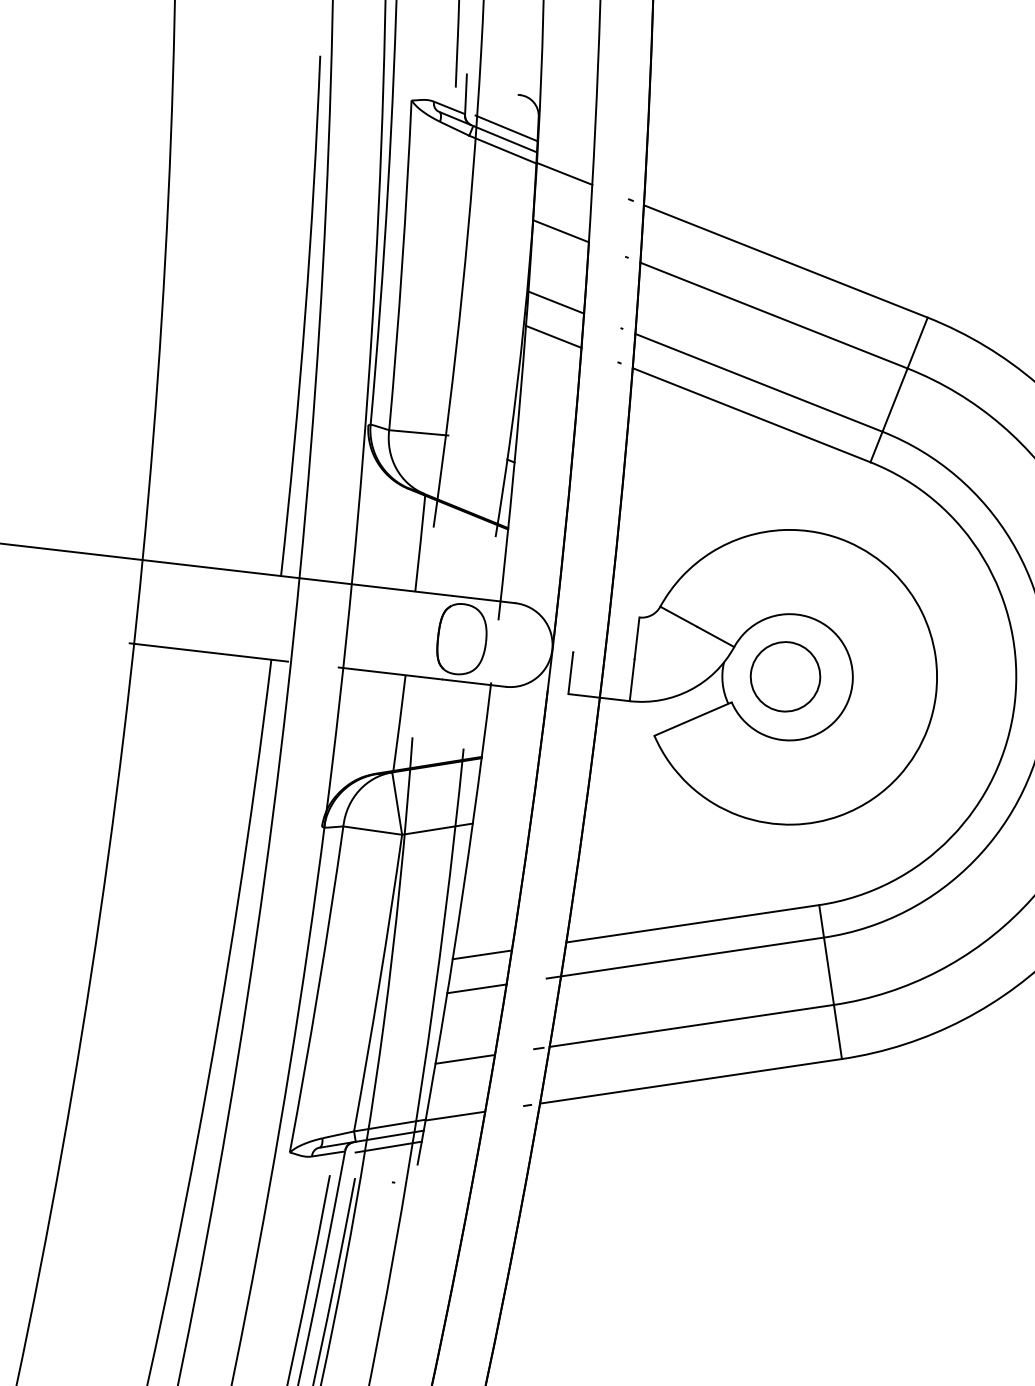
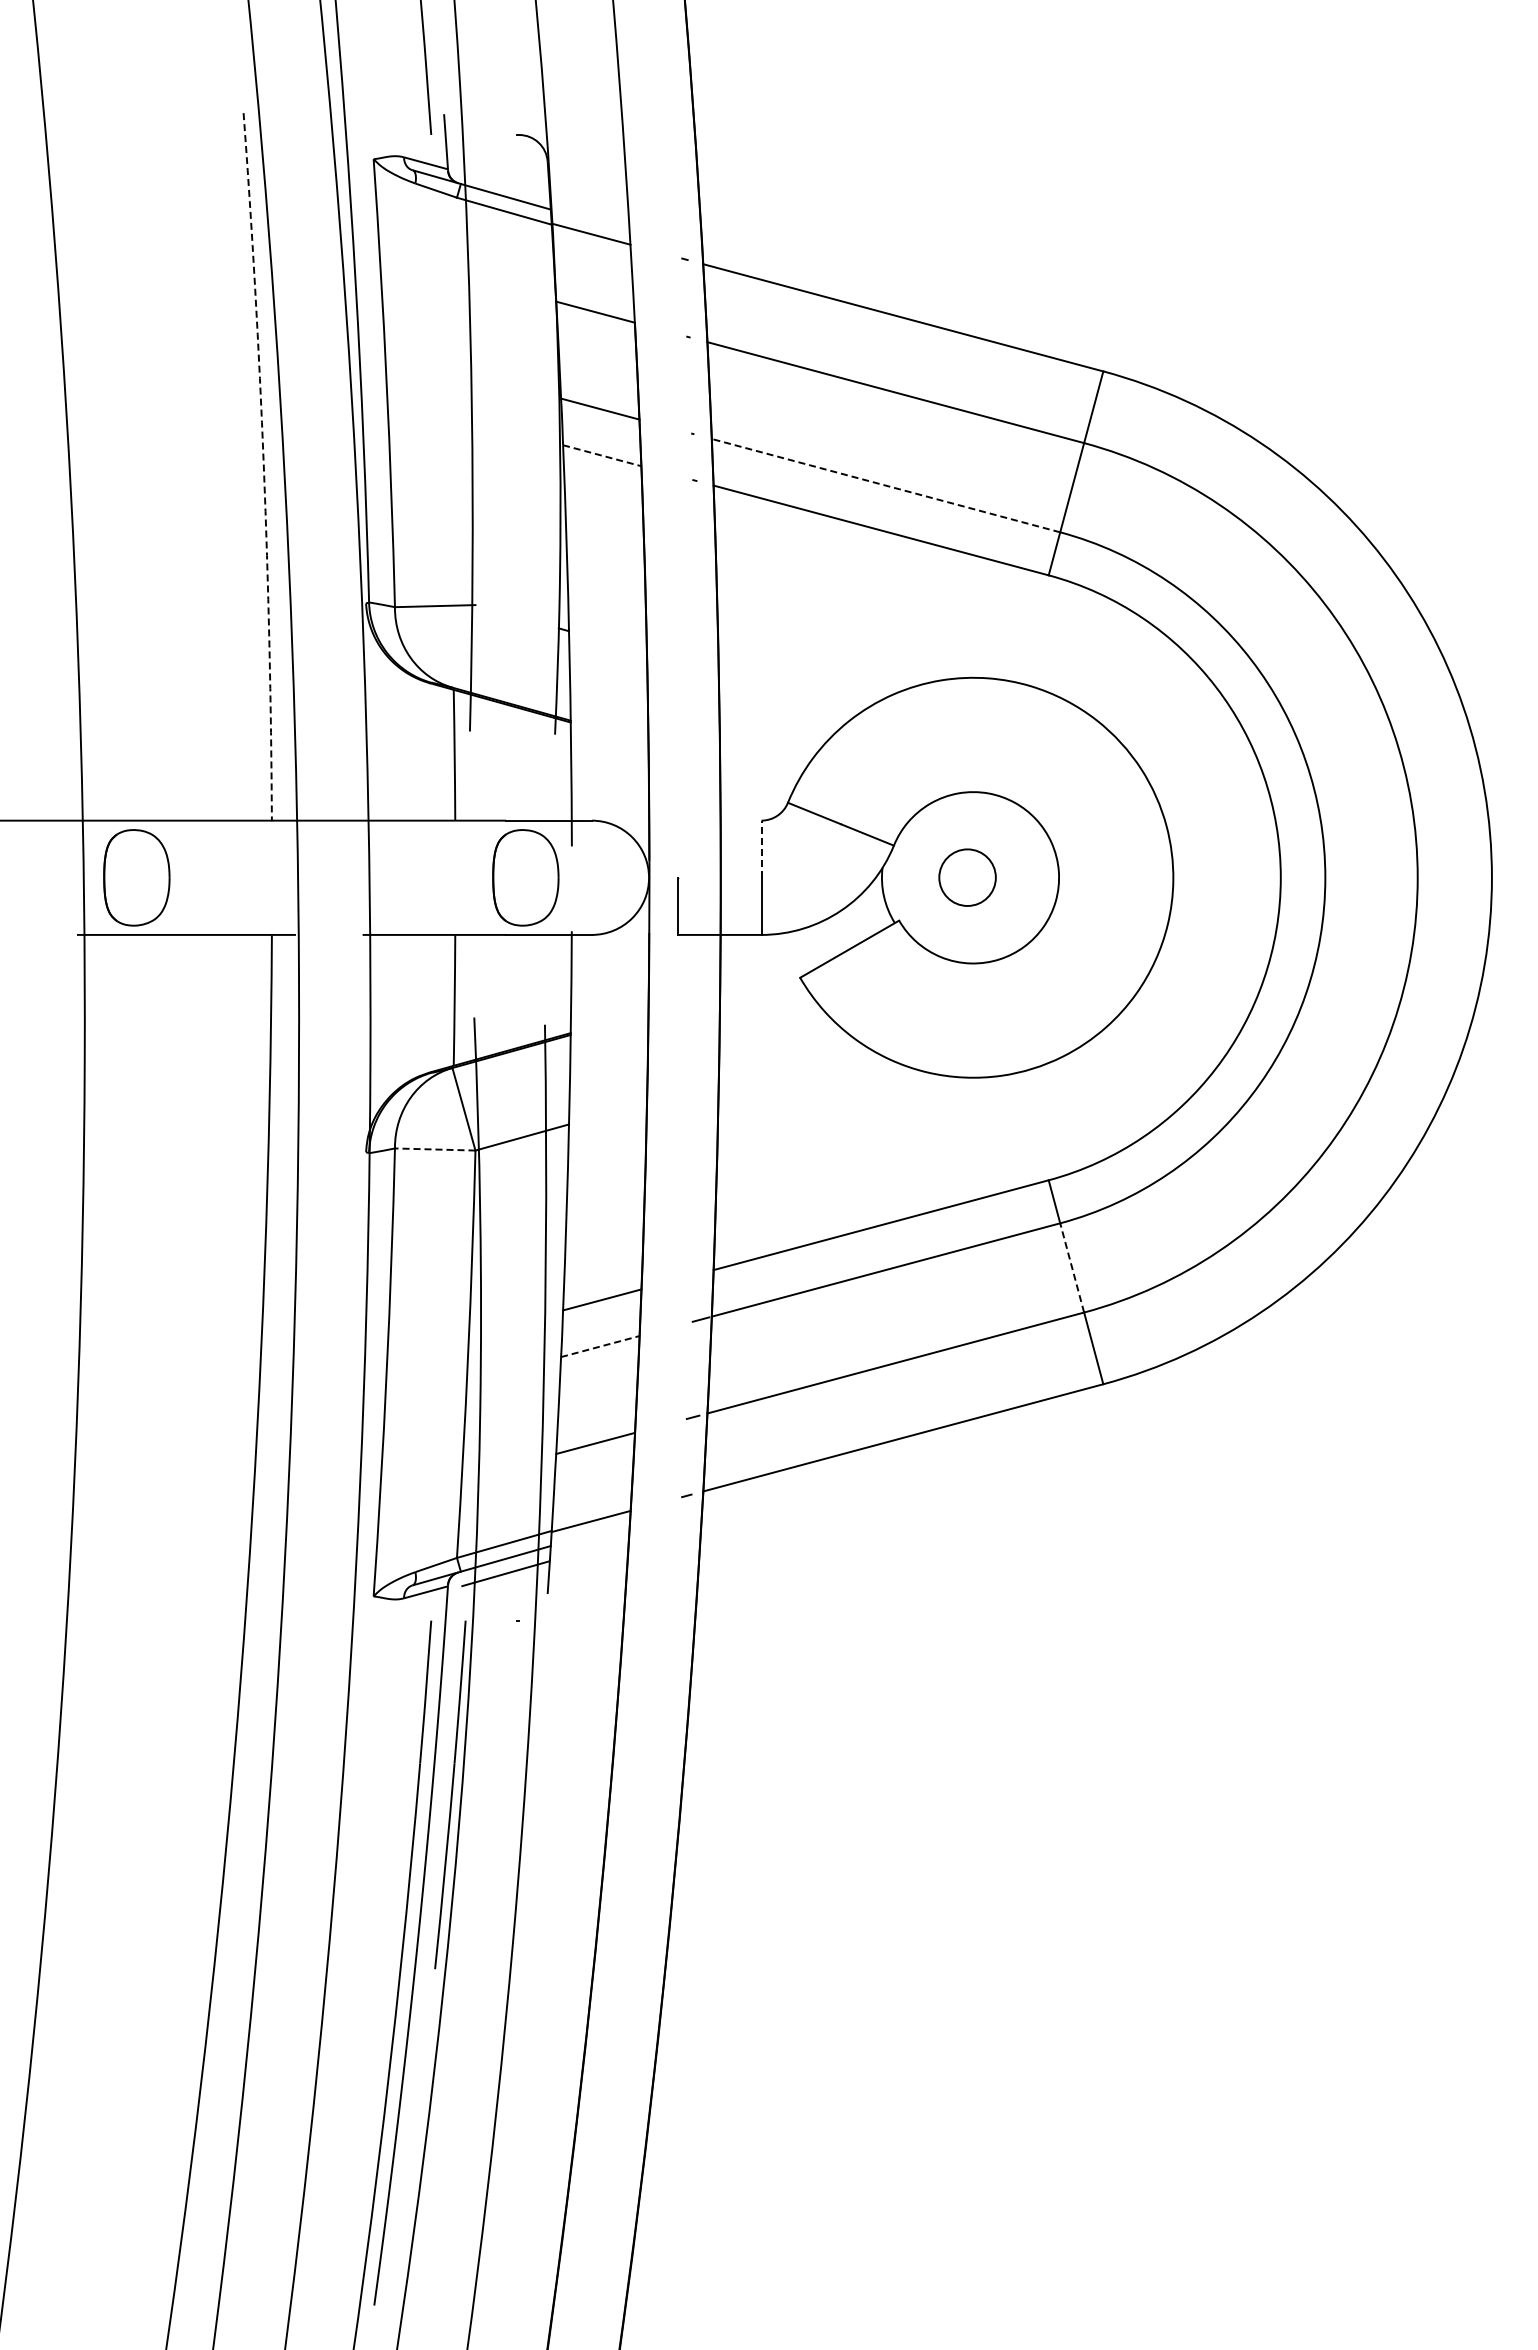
line: (506, 127) -> (505, 181), removed
arc: (304, 316) -> (263, 466), solid -> dashed
line: (553, 336) -> (602, 455), solid -> dashed
line: (758, 382) -> (885, 485), solid -> dashed
part: (177, 606) -> (136, 877), added
line: (637, 638) -> (761, 849), solid -> dashed
circle: (785, 676) -> (967, 877), size x0.6
line: (372, 830) -> (434, 1149), solid -> dashed
line: (829, 970) -> (1072, 1267), solid -> dashed
line: (477, 988) -> (600, 1346), solid -> dashed

